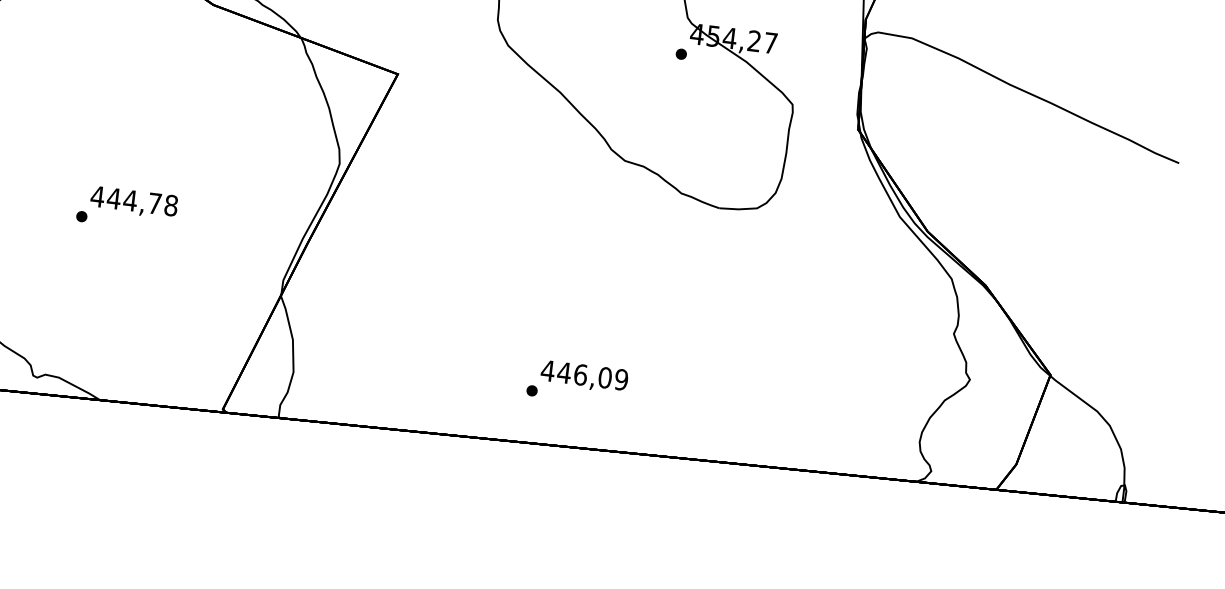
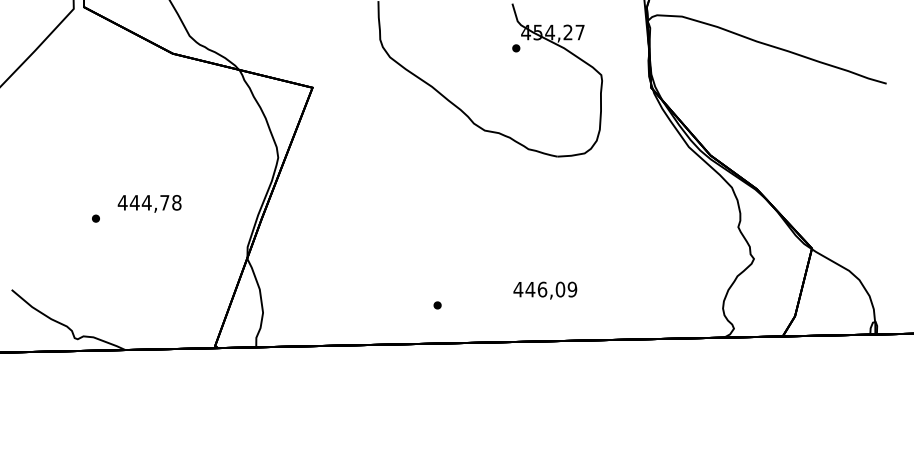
text: (133, 202) -> (149, 203), moved
text: (584, 376) -> (545, 290), moved

